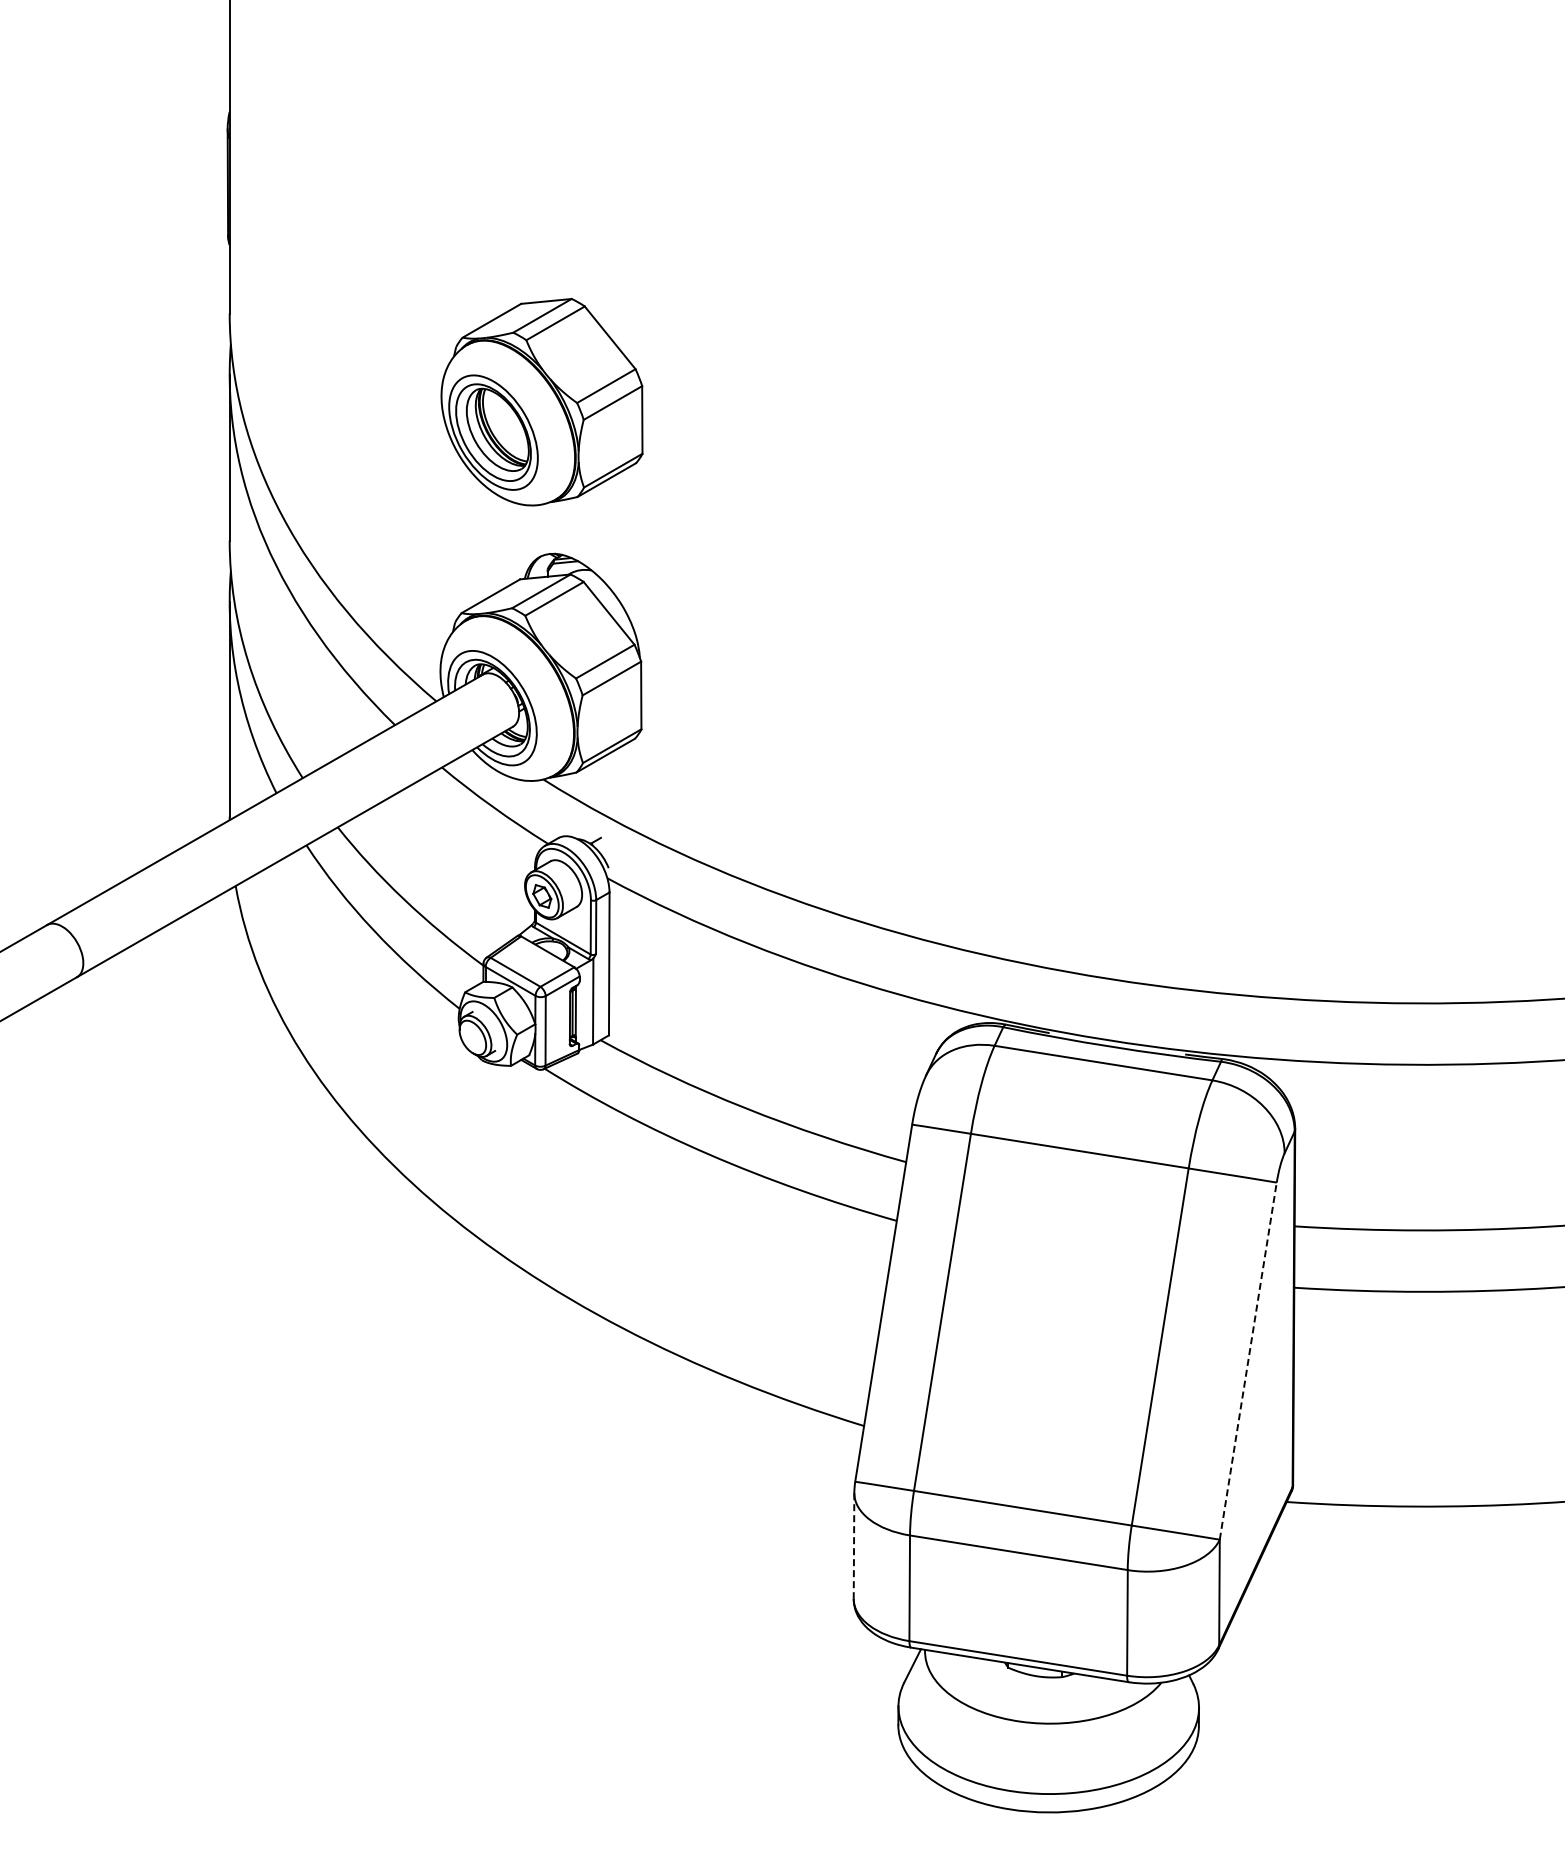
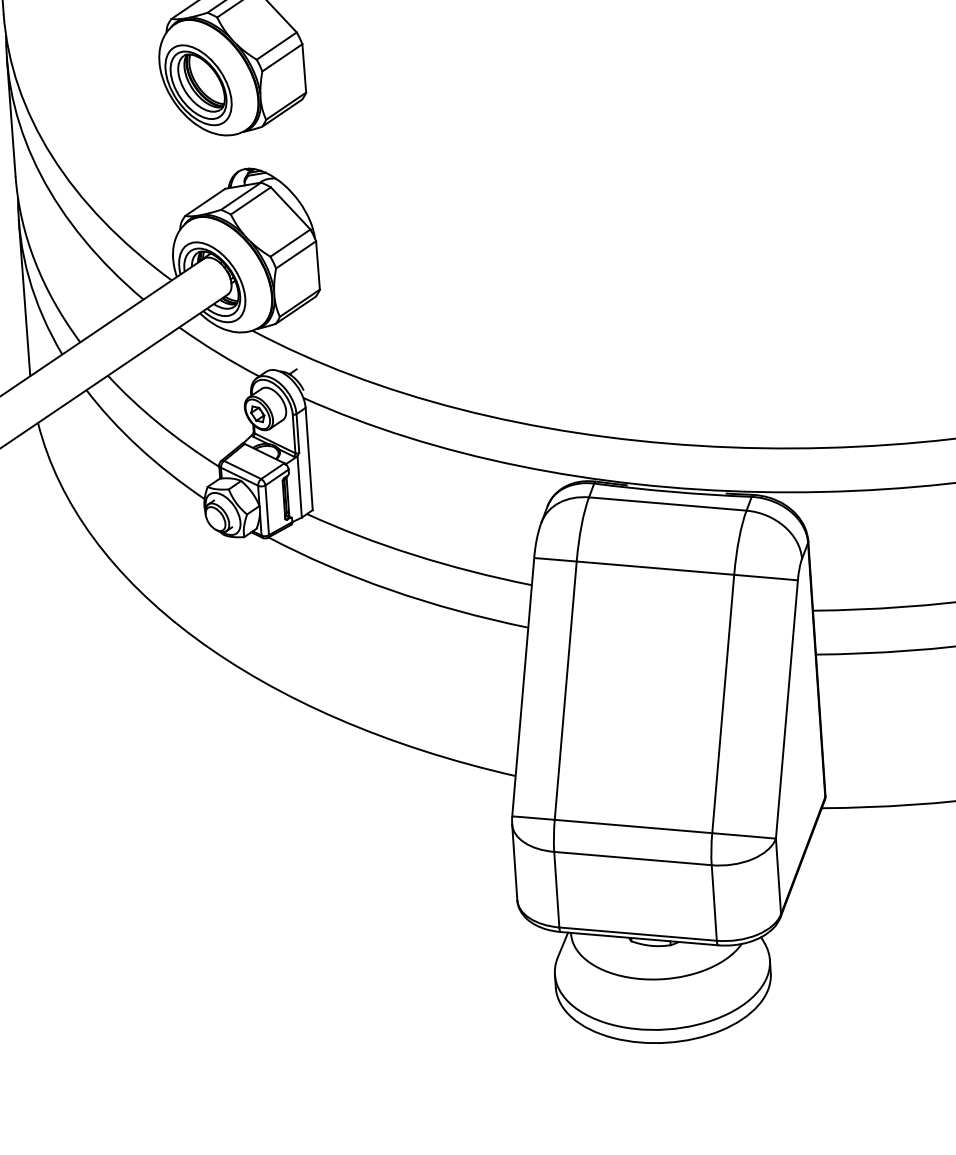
line: (1248, 1361) -> (787, 709), dashed -> solid
line: (854, 1545) -> (515, 861), dashed -> solid

